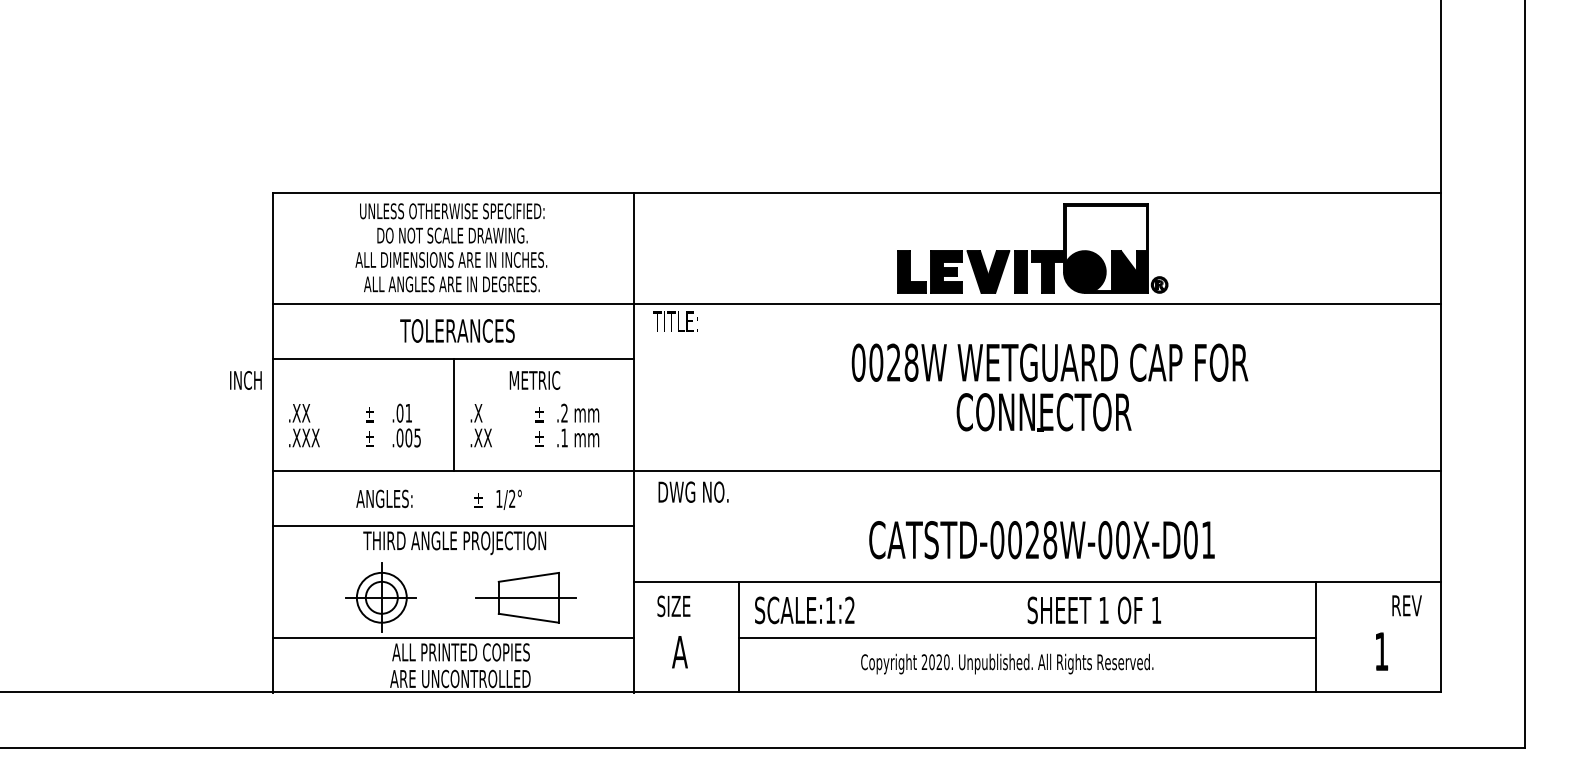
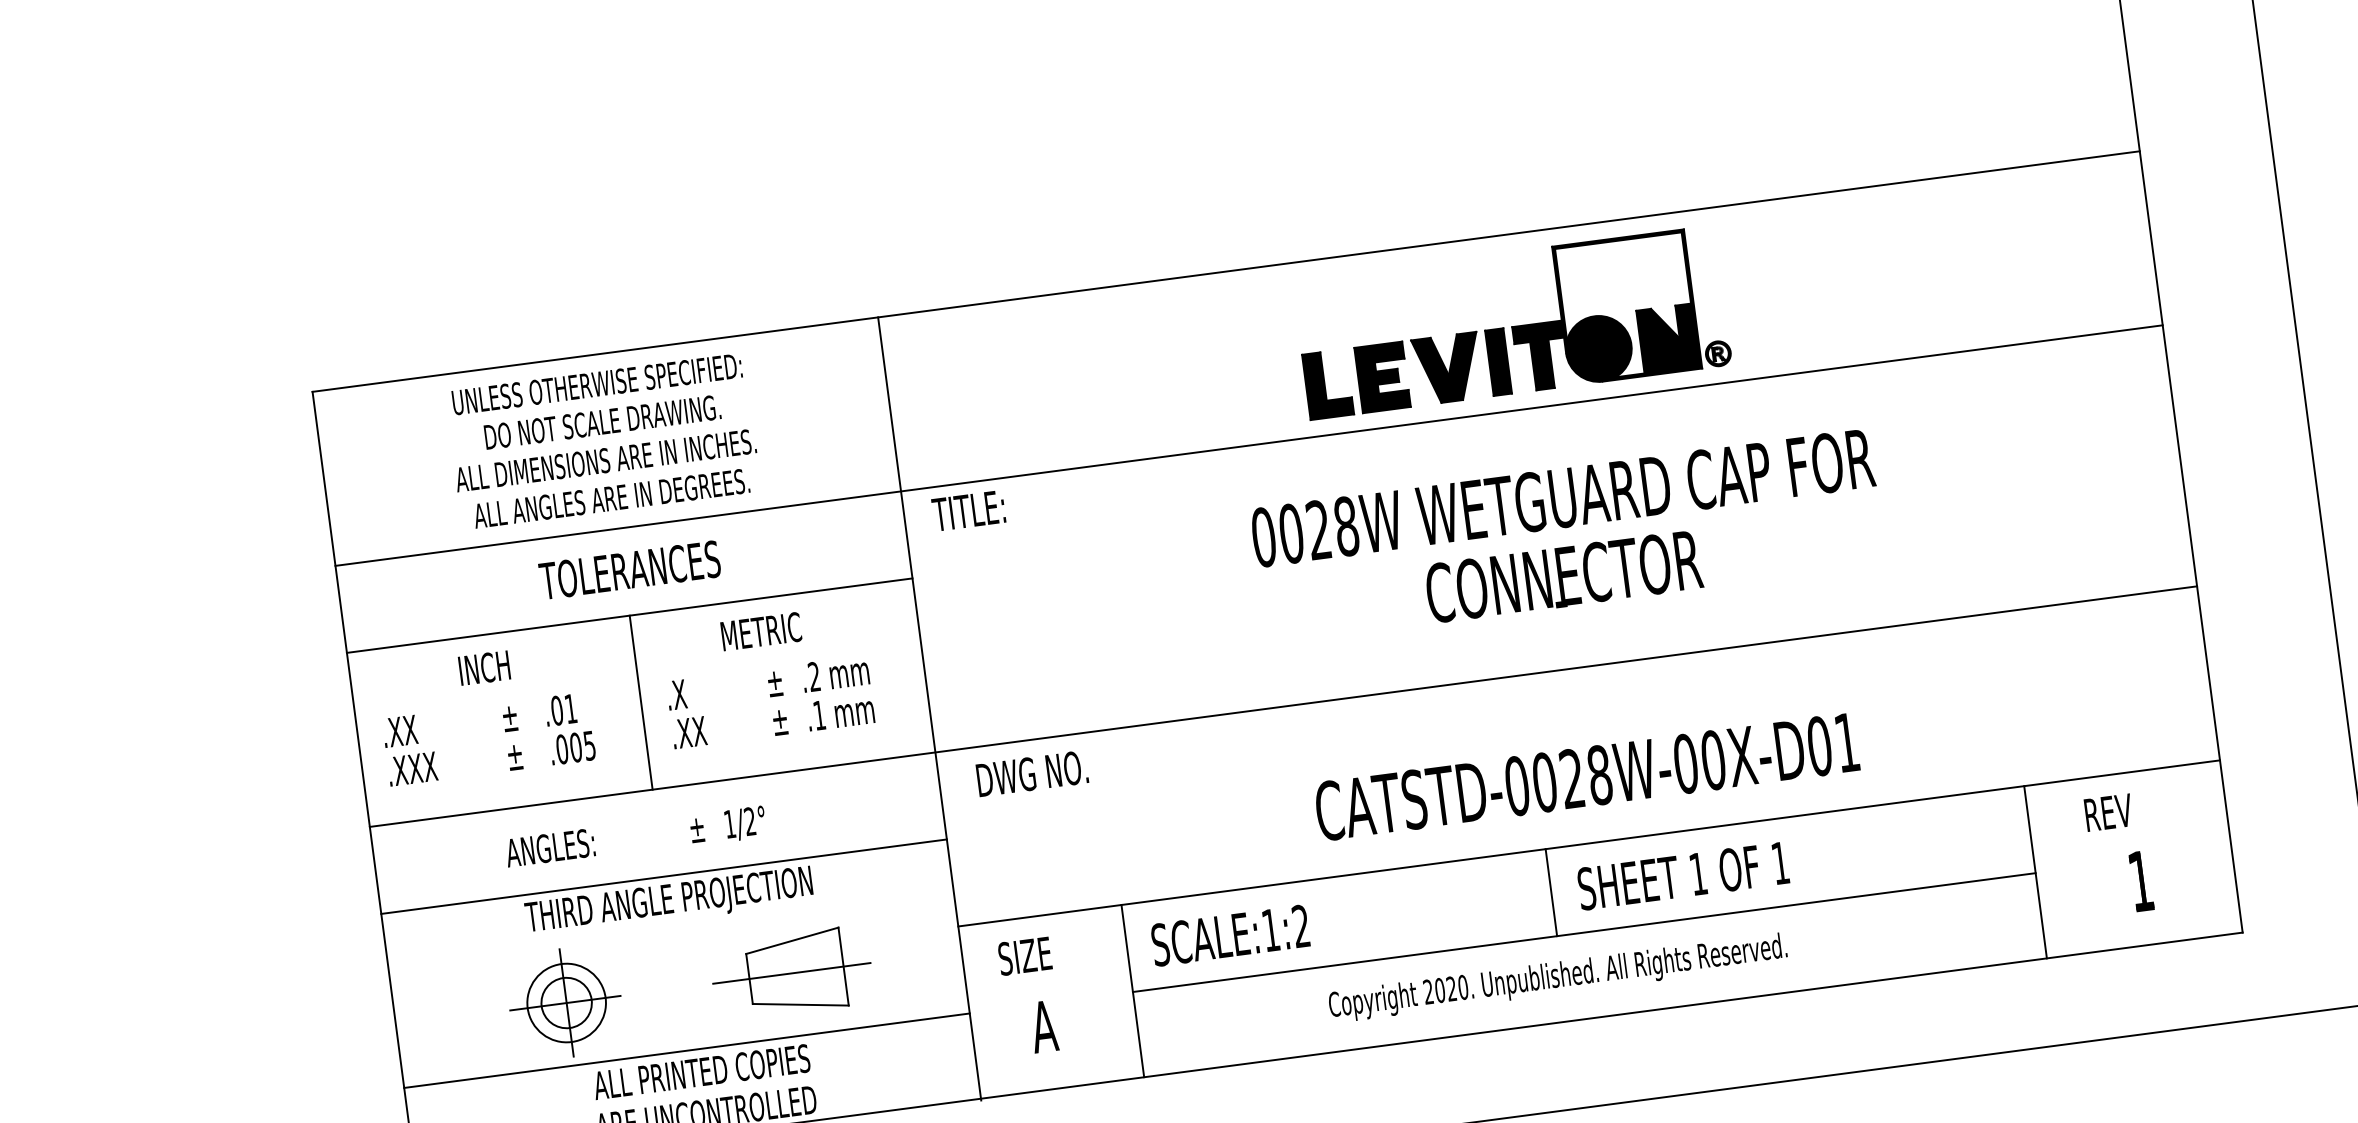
text: (245, 380) -> (483, 668), moved
text: (1406, 605) -> (2107, 812), moved
line: (1010, 609) -> (1551, 891), added

